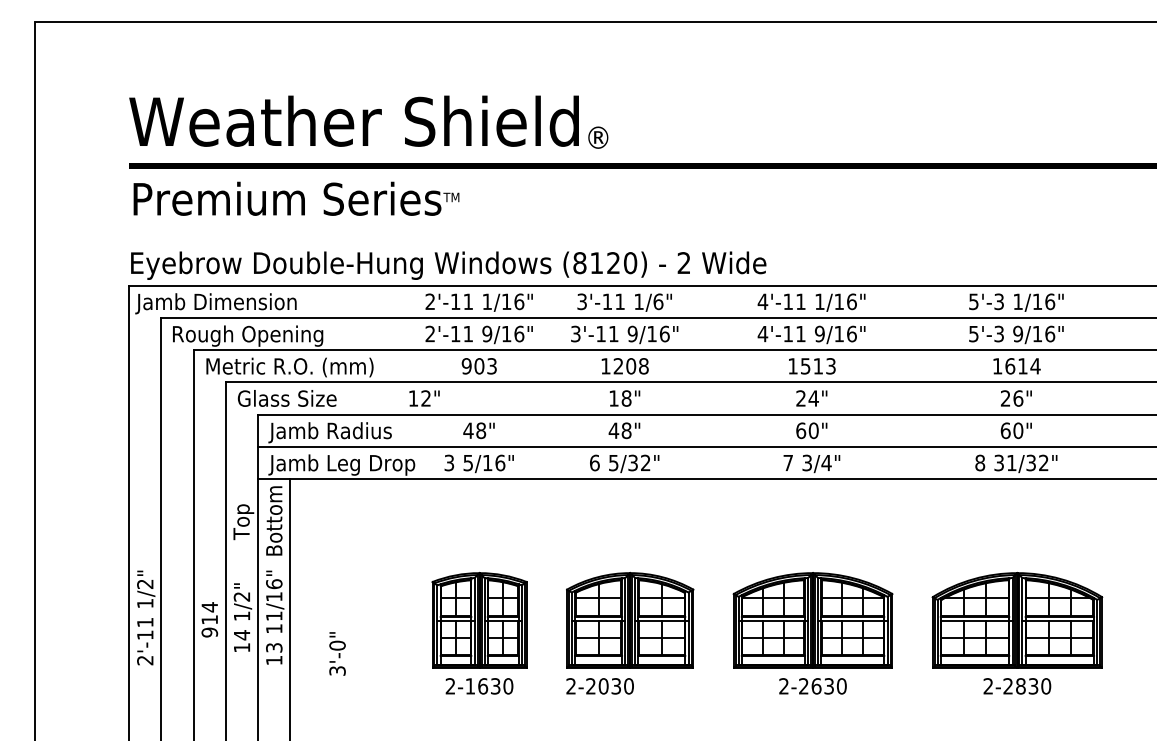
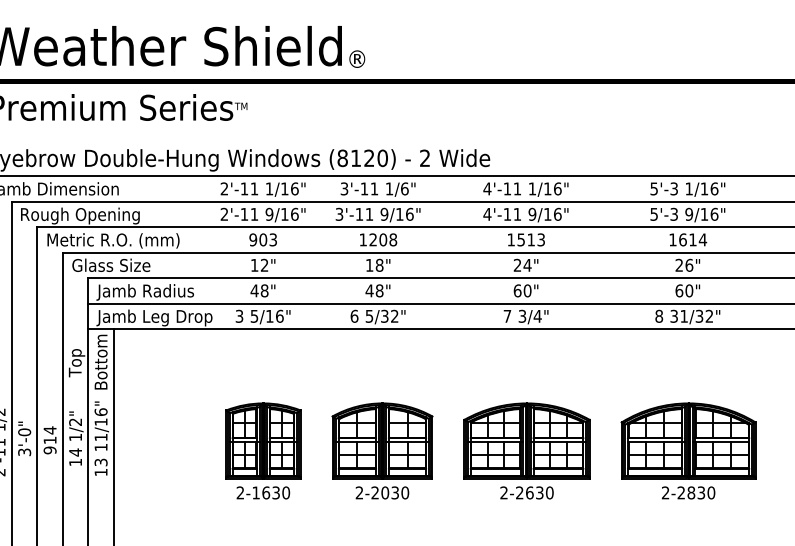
text: (424, 398) -> (263, 265), moved
text: (337, 653) -> (24, 438), moved
text: (599, 686) -> (381, 493), moved

